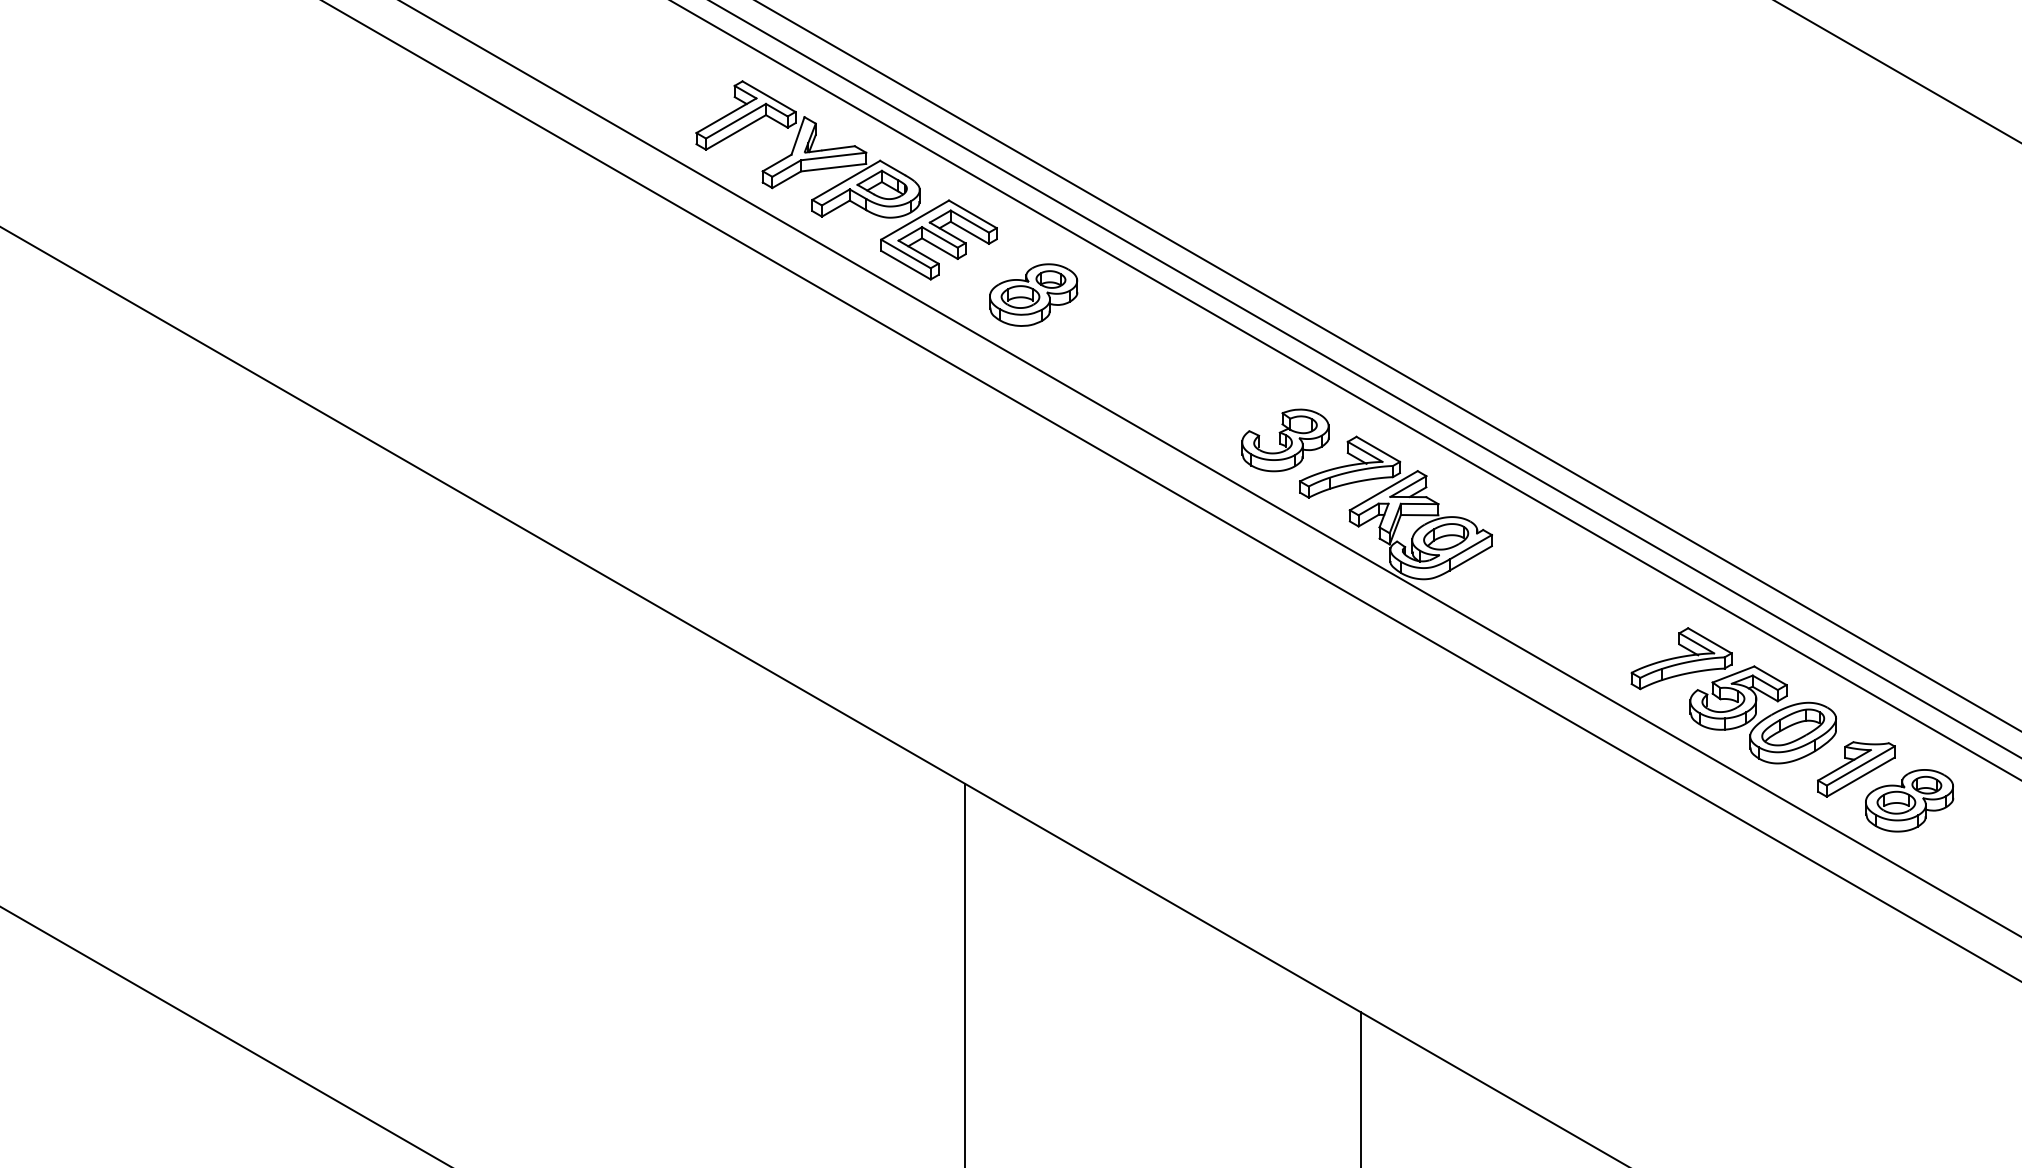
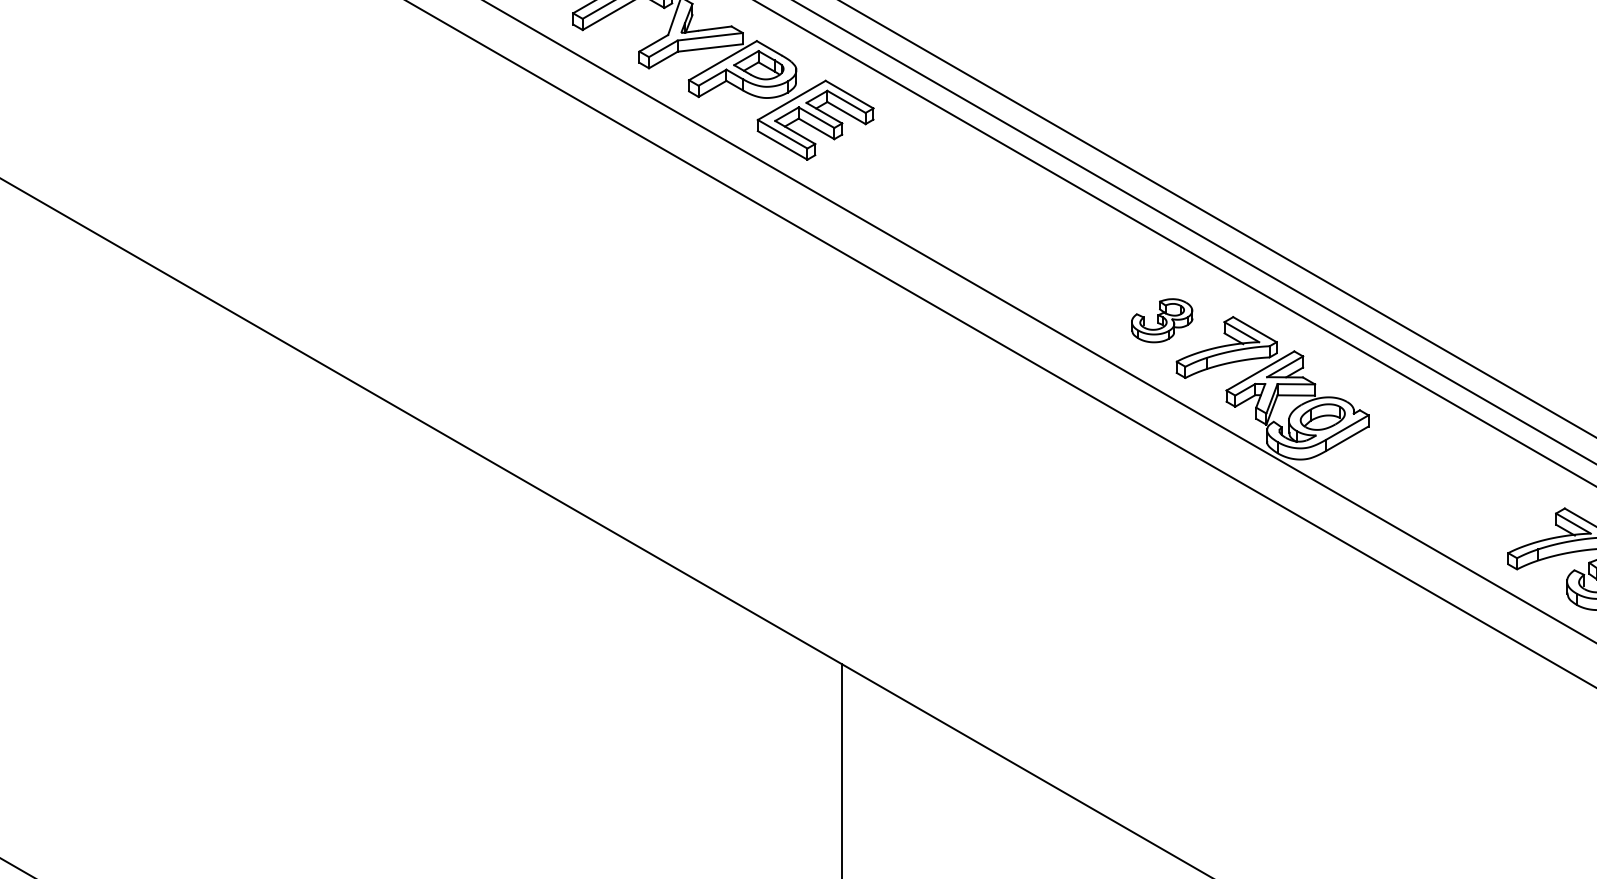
part: (1033, 294) -> (910, 174), removed
part: (1285, 440) -> (1162, 320), size x0.7

